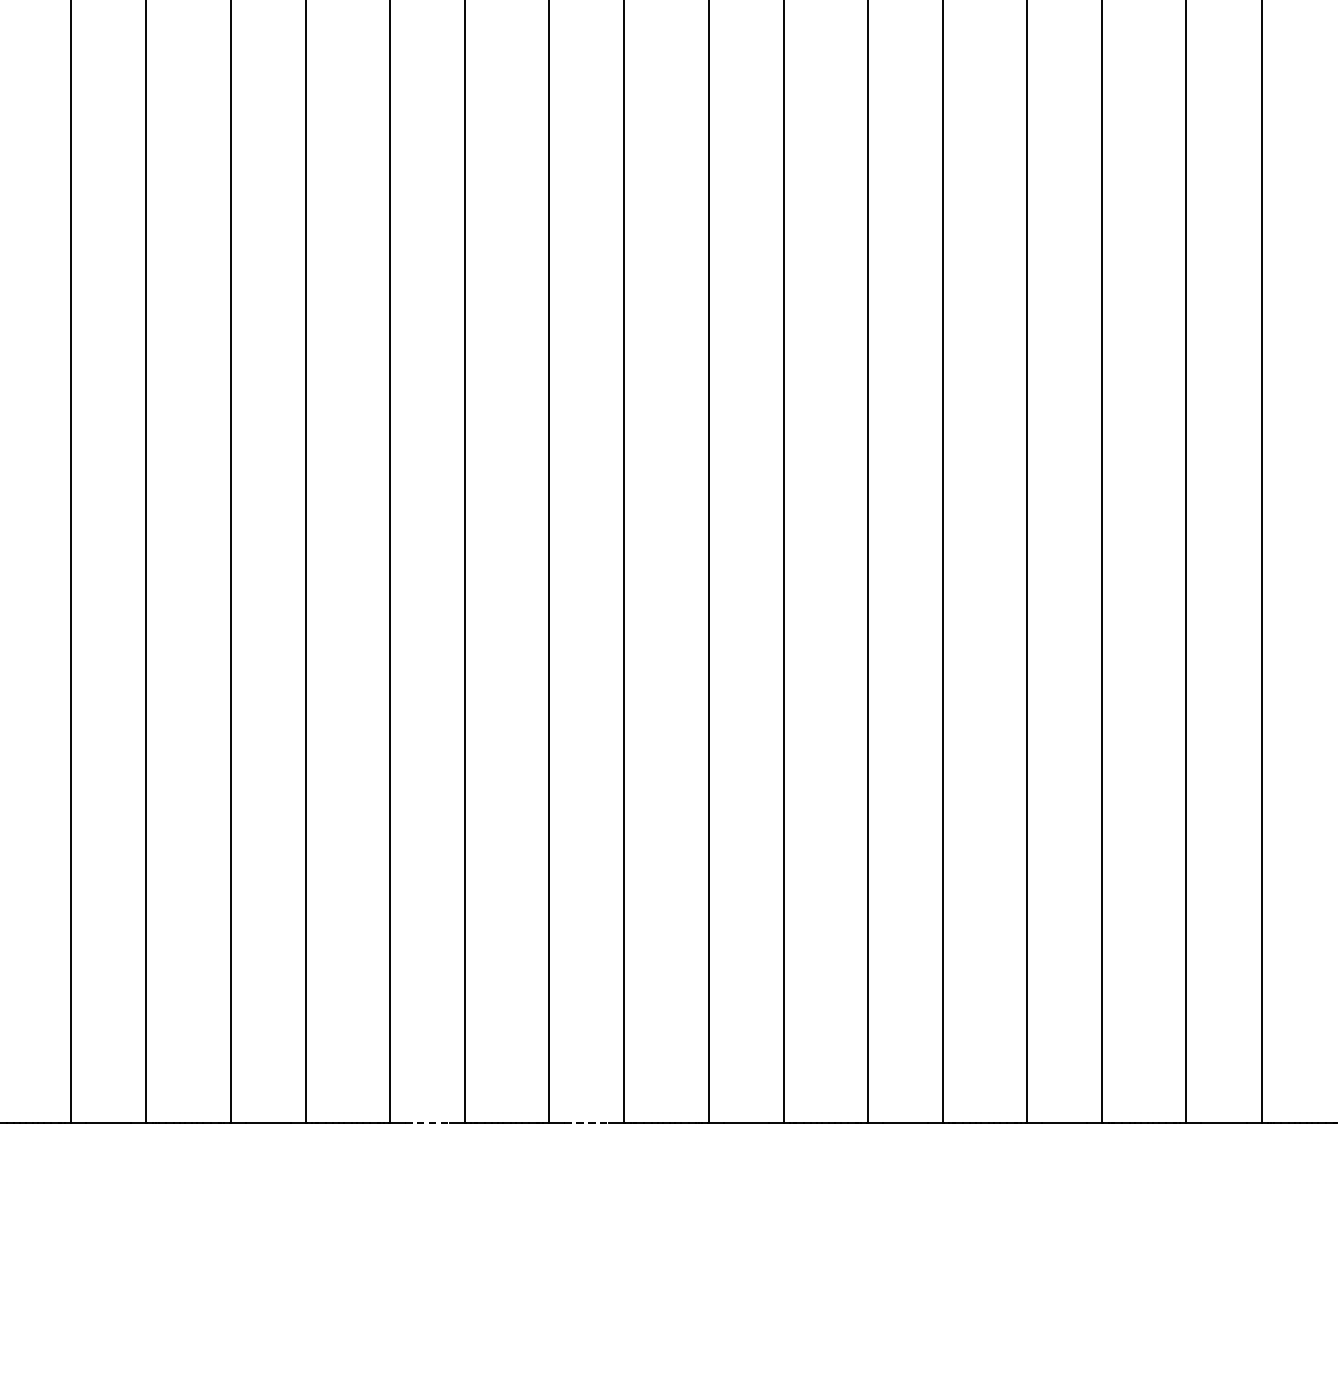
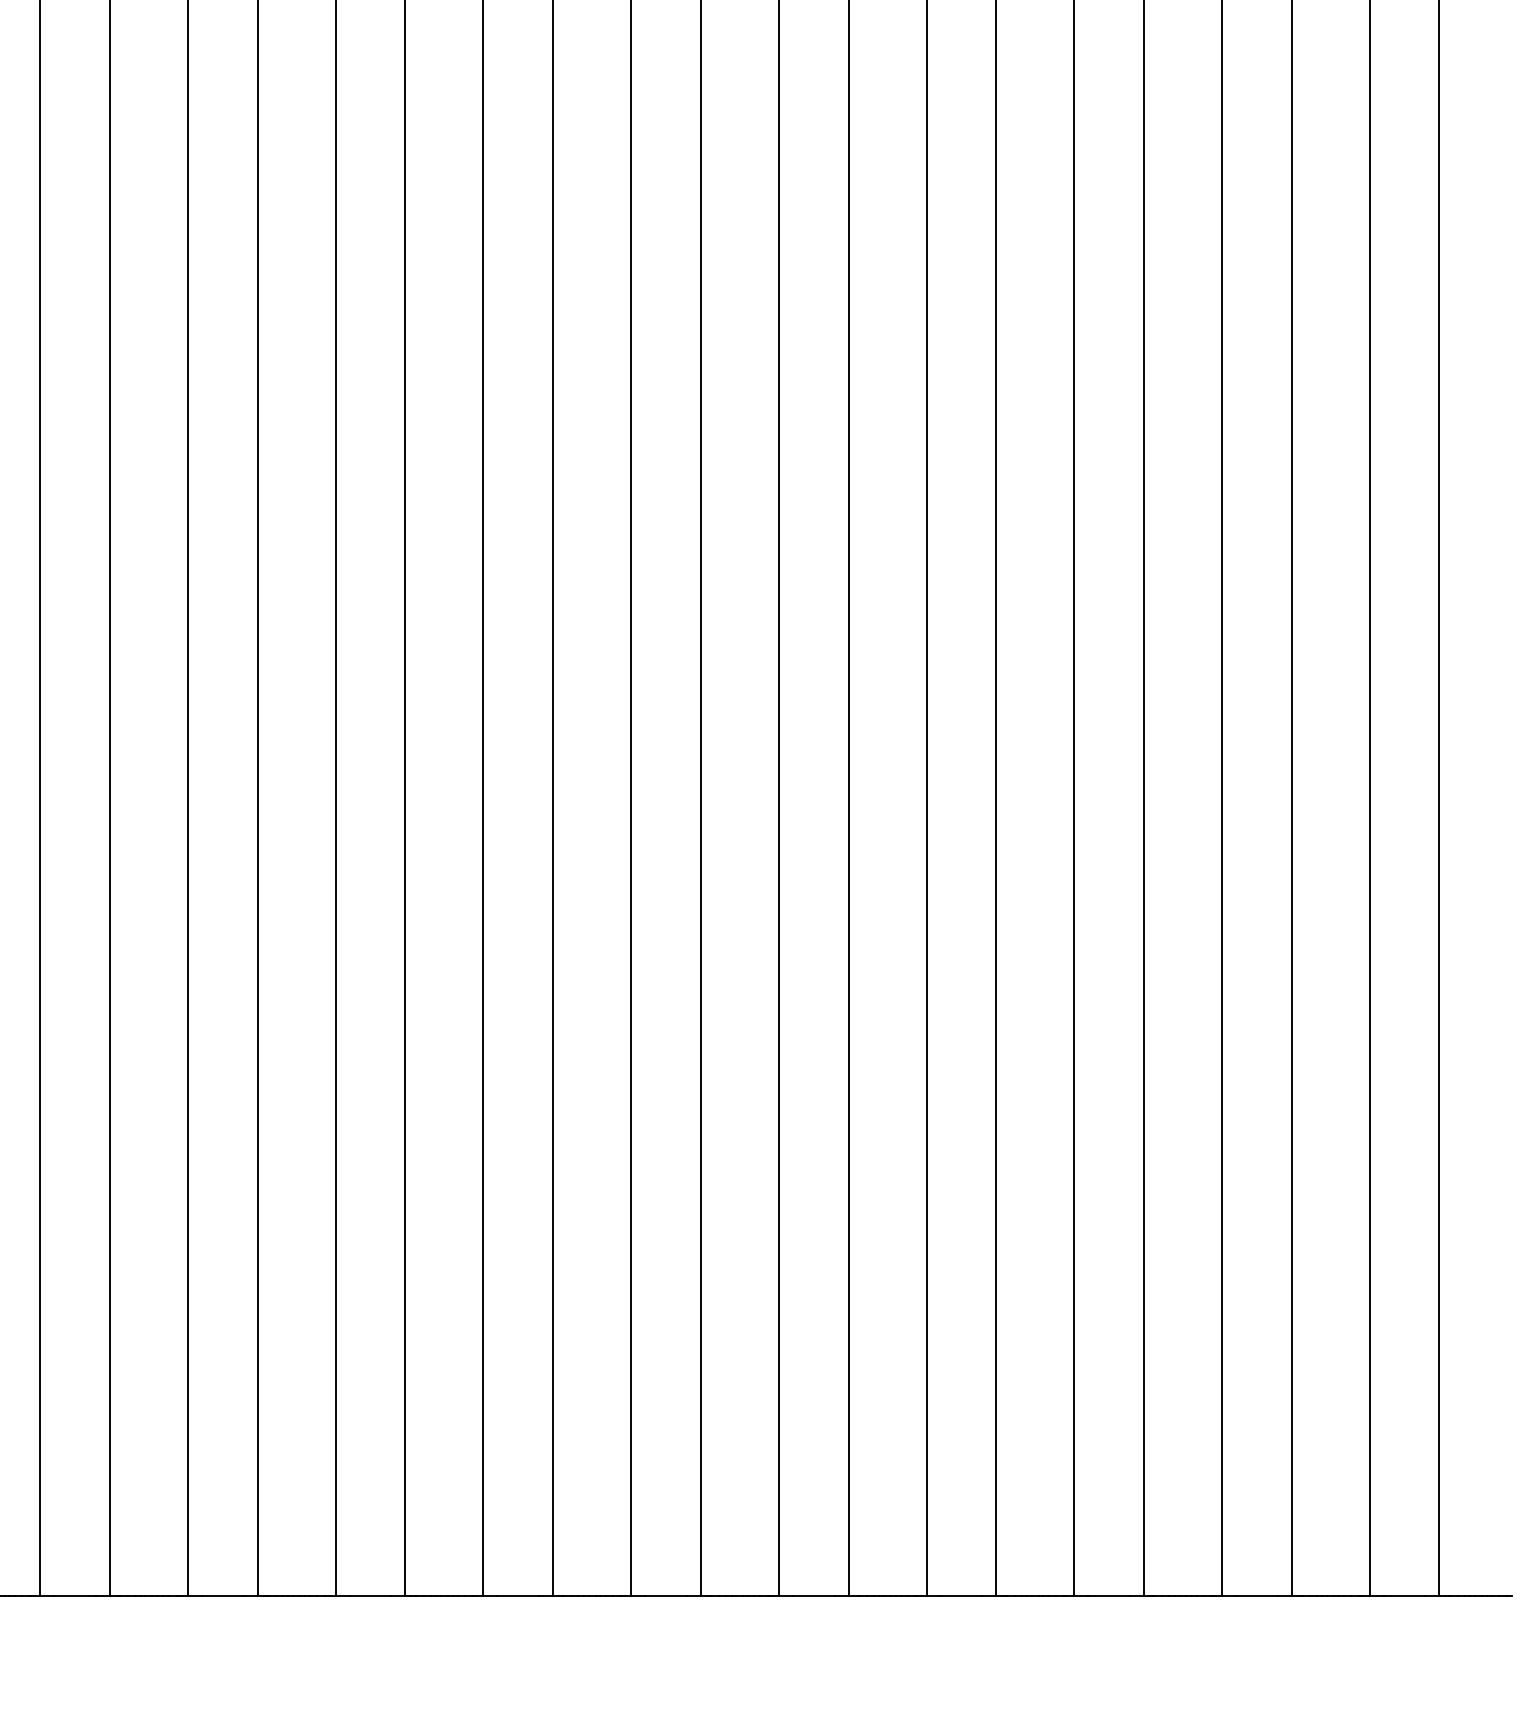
line: (427, 1123) -> (665, 1595), dashed -> solid
line: (586, 1123) -> (813, 1595), dashed -> solid

